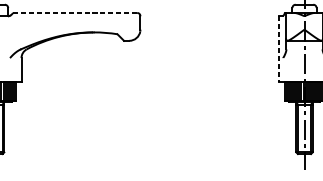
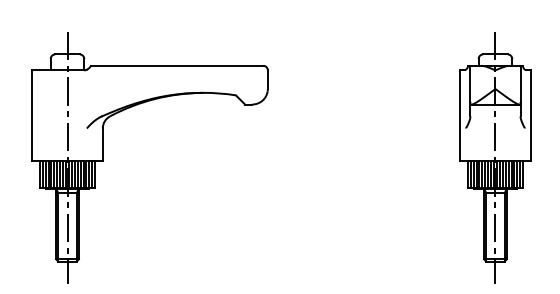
line: (74, 12) -> (176, 65), dashed -> solid
line: (279, 48) -> (460, 115), dashed -> solid

